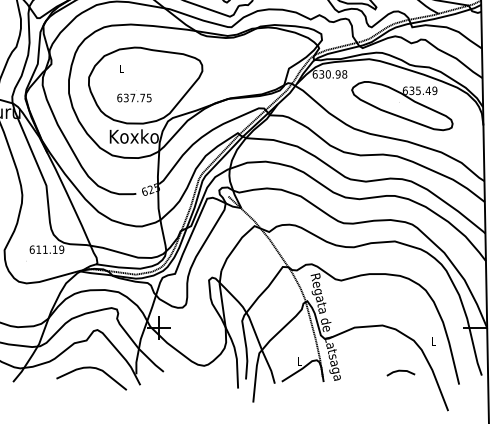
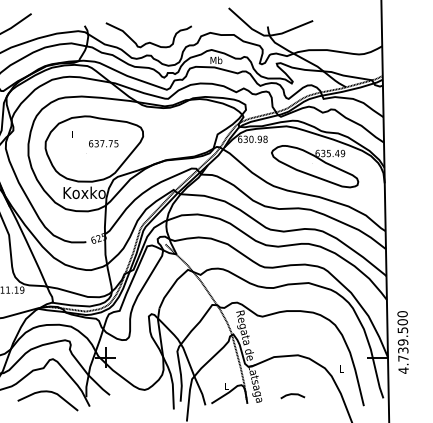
text: (134, 97) -> (103, 143), moved
line: (400, 372) -> (292, 395), moved

